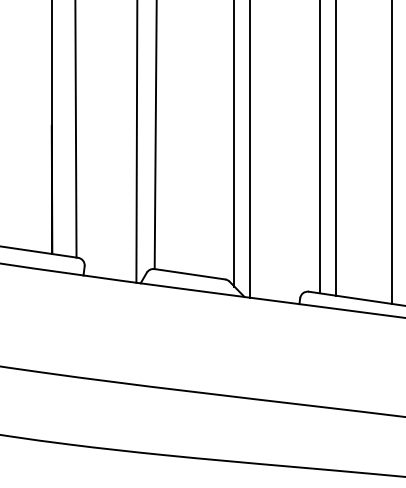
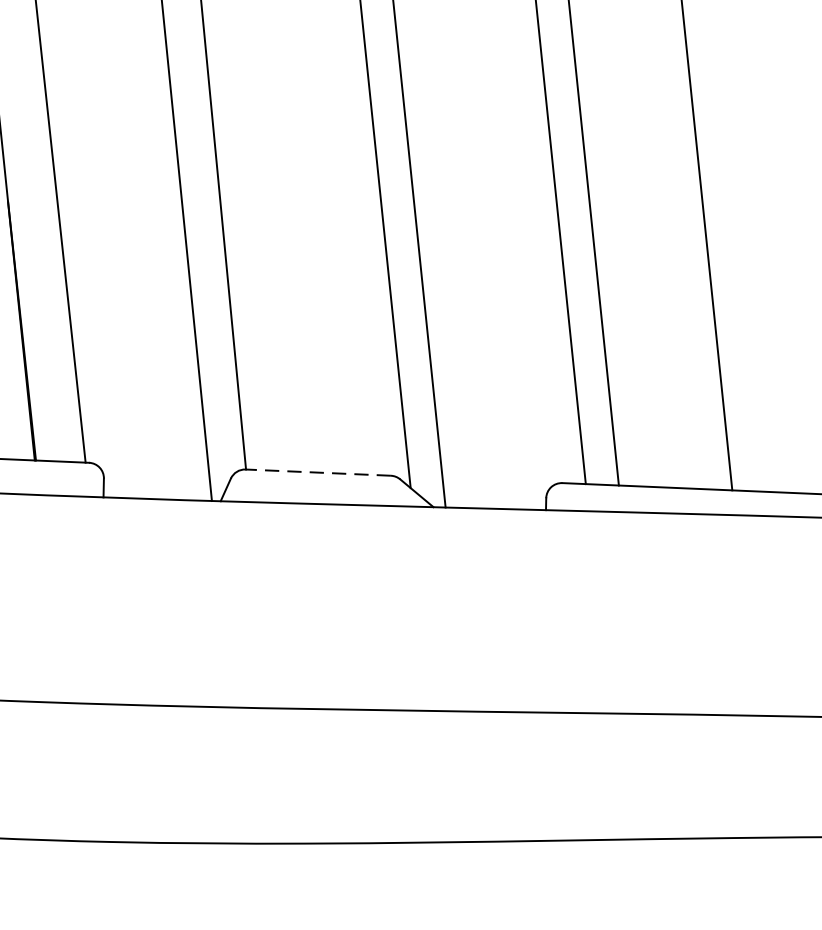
line: (189, 274) -> (317, 473), solid -> dashed

